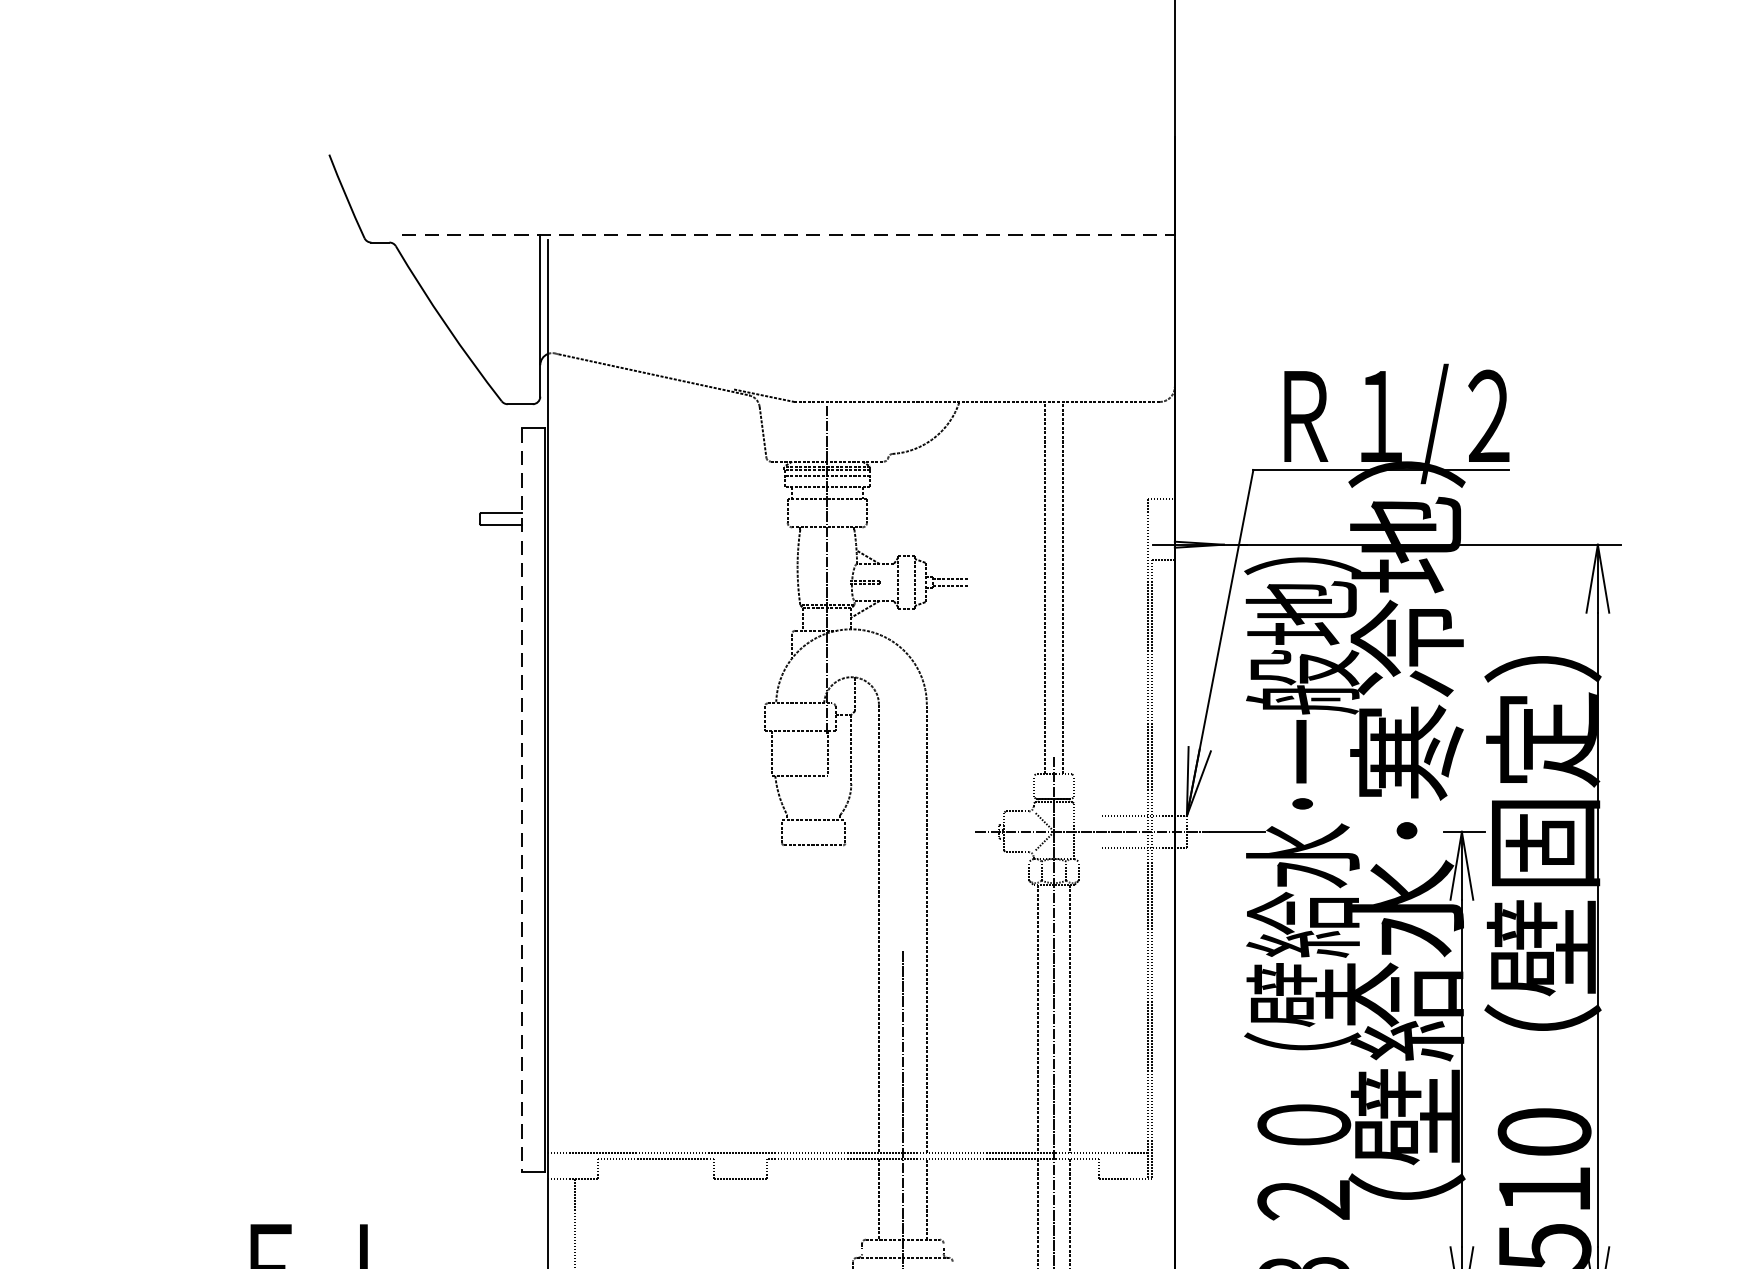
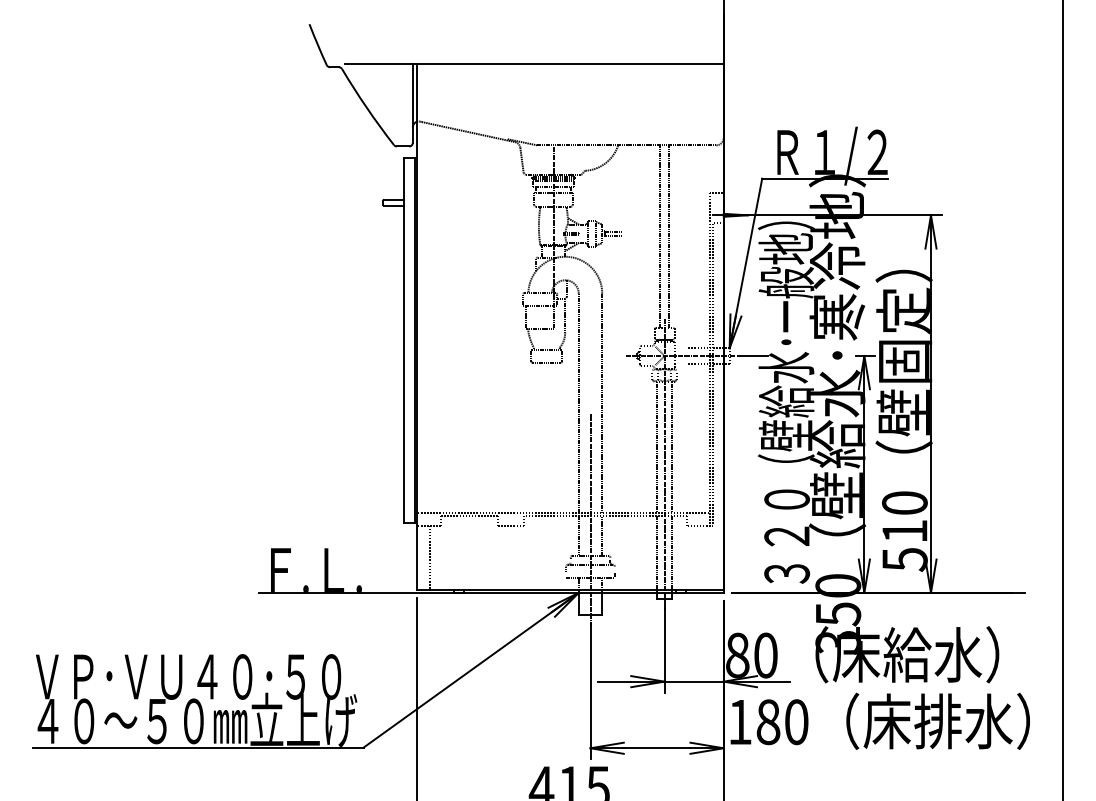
line: (788, 234) -> (534, 63), dashed -> solid
line: (521, 800) -> (403, 340), dashed -> solid

